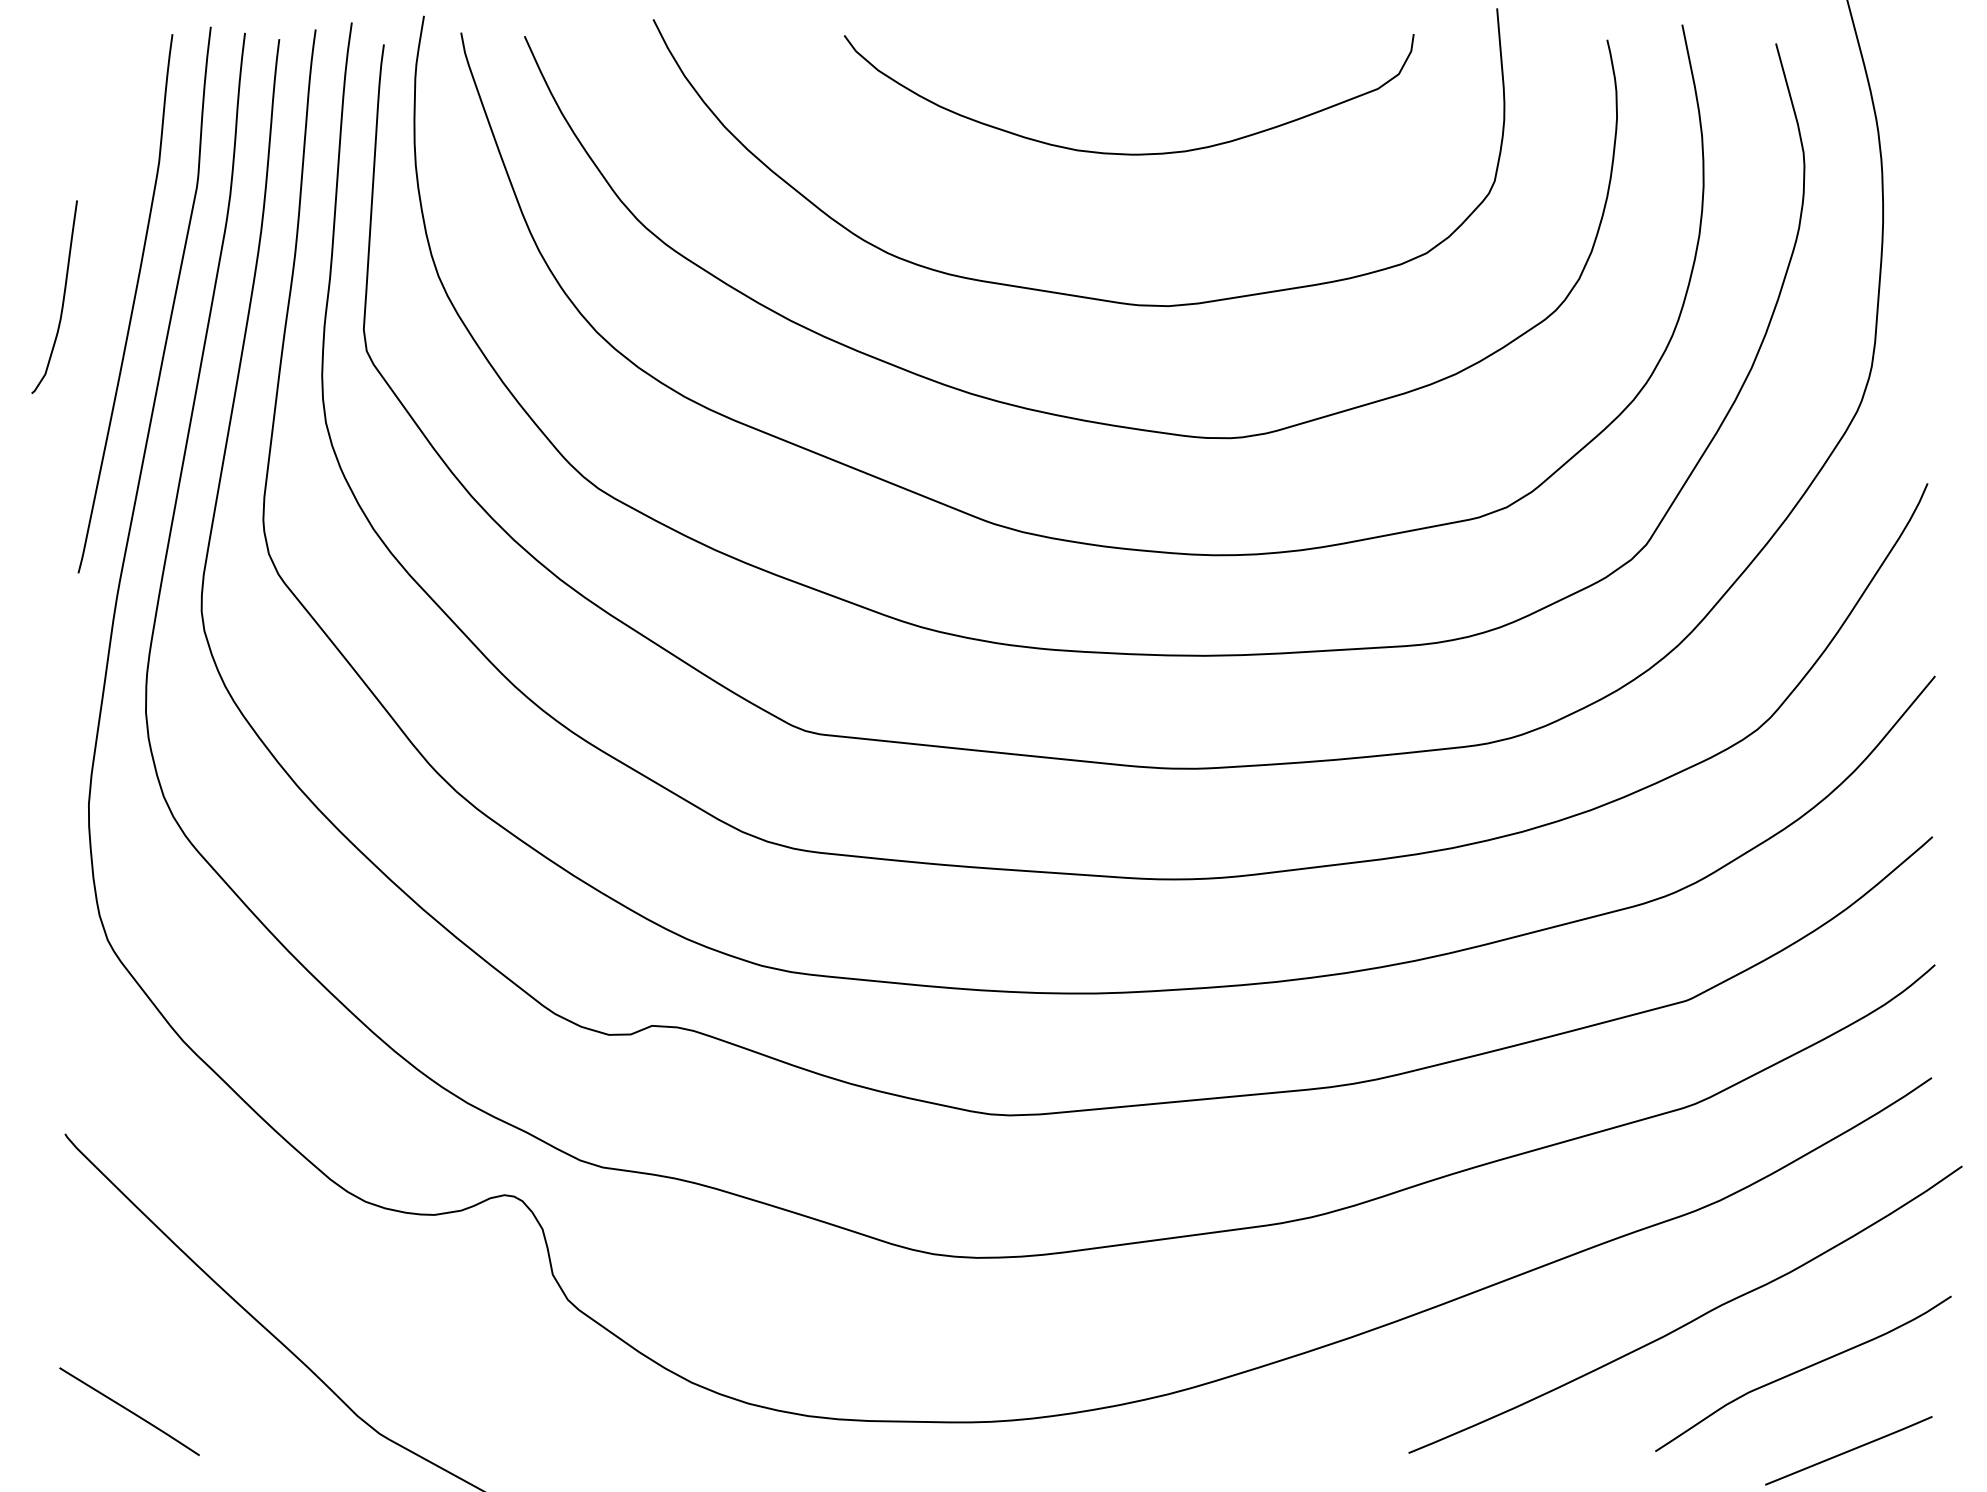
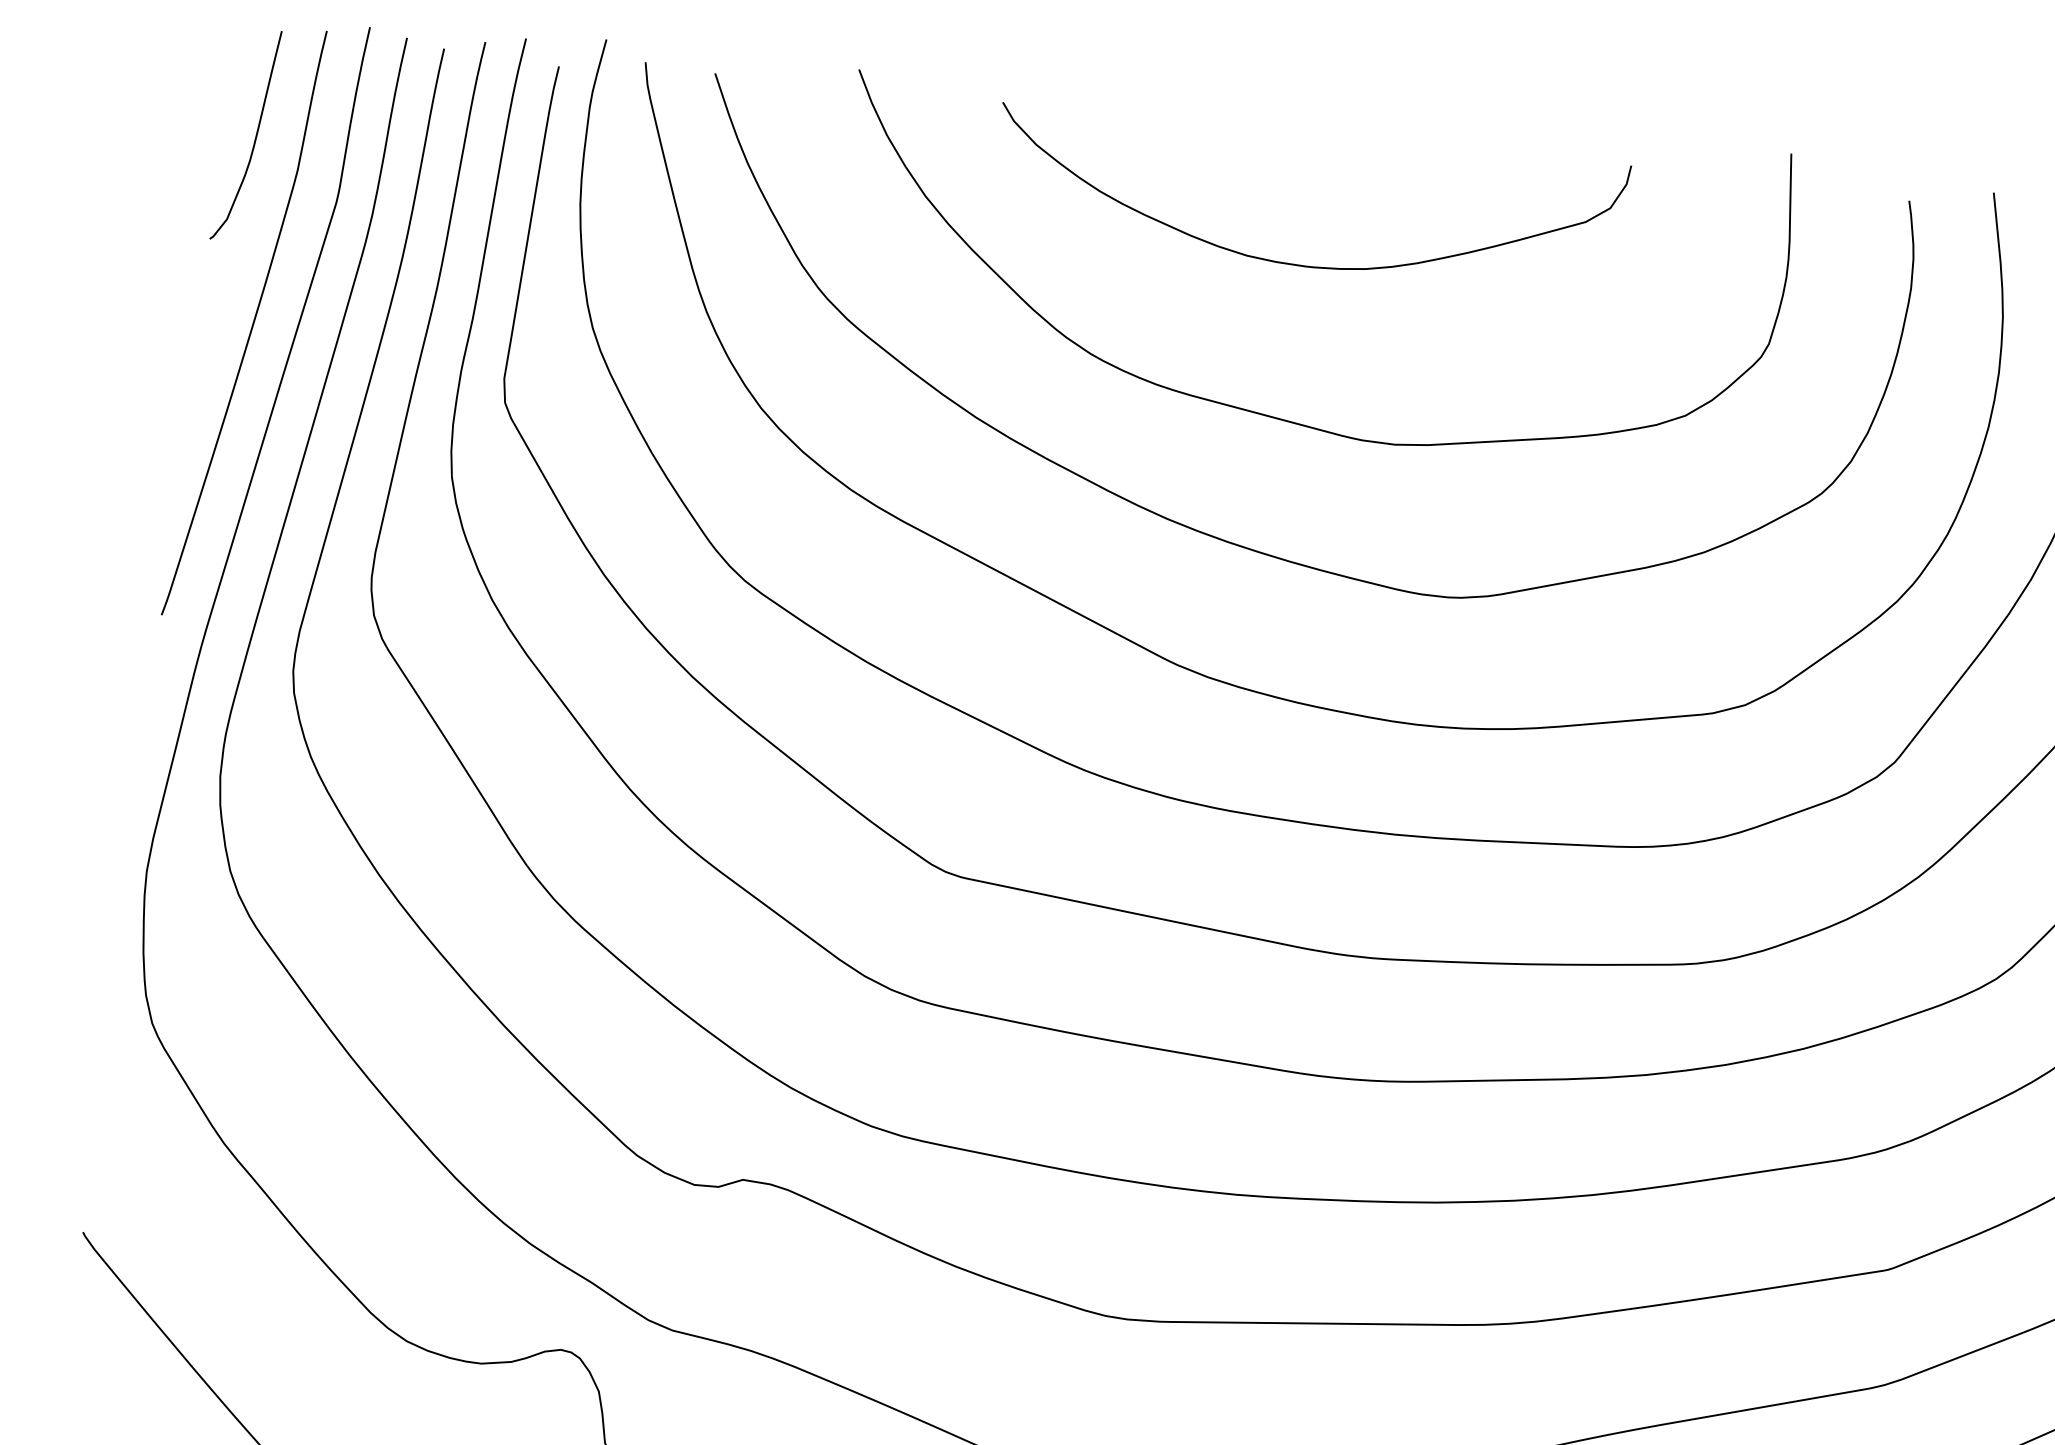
curve: (1128, 153) -> (1302, 264), moved
curve: (62, 299) -> (254, 138), moved

